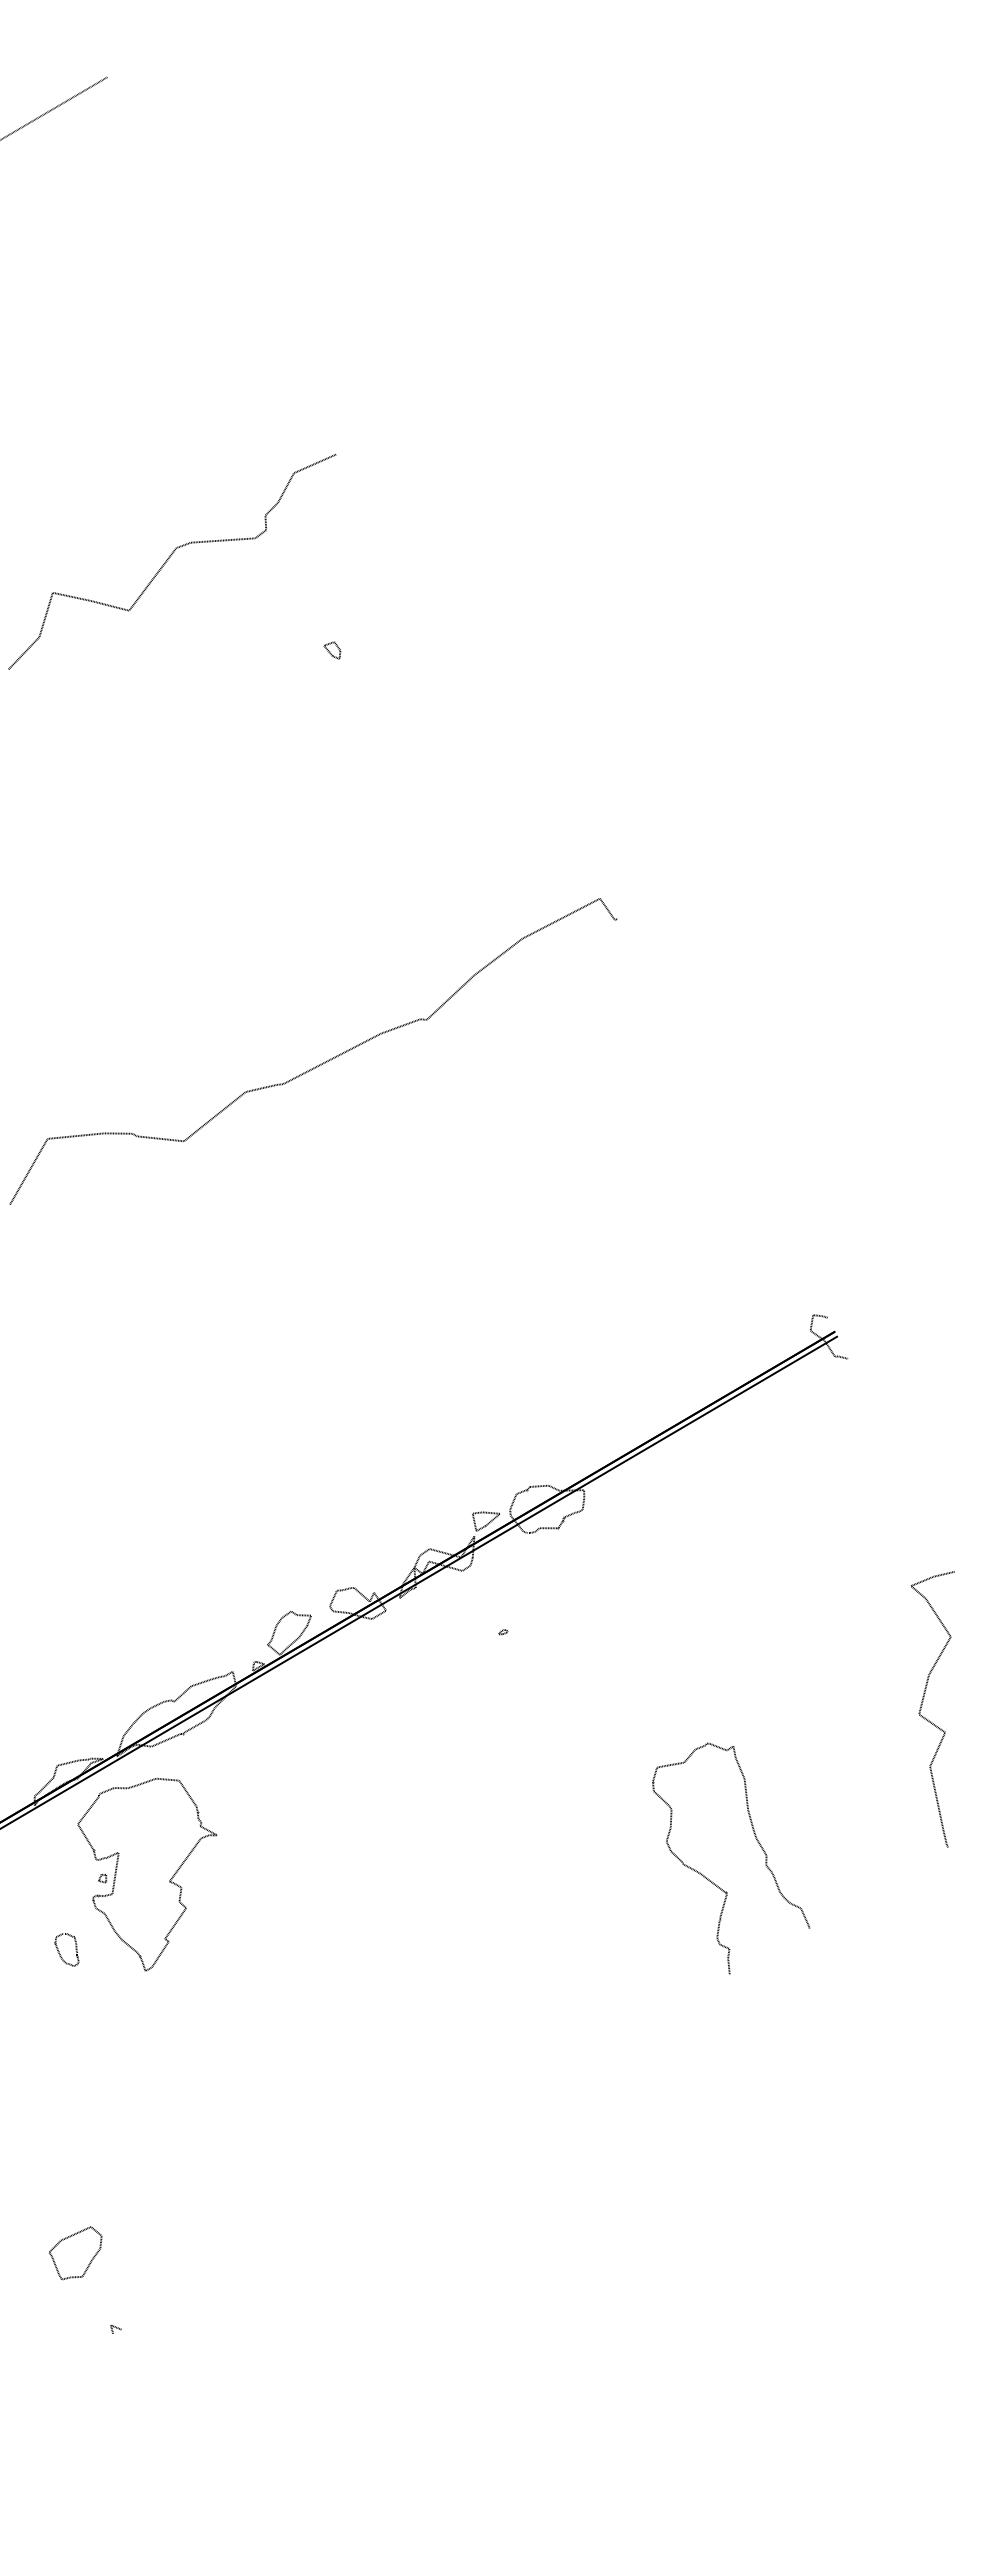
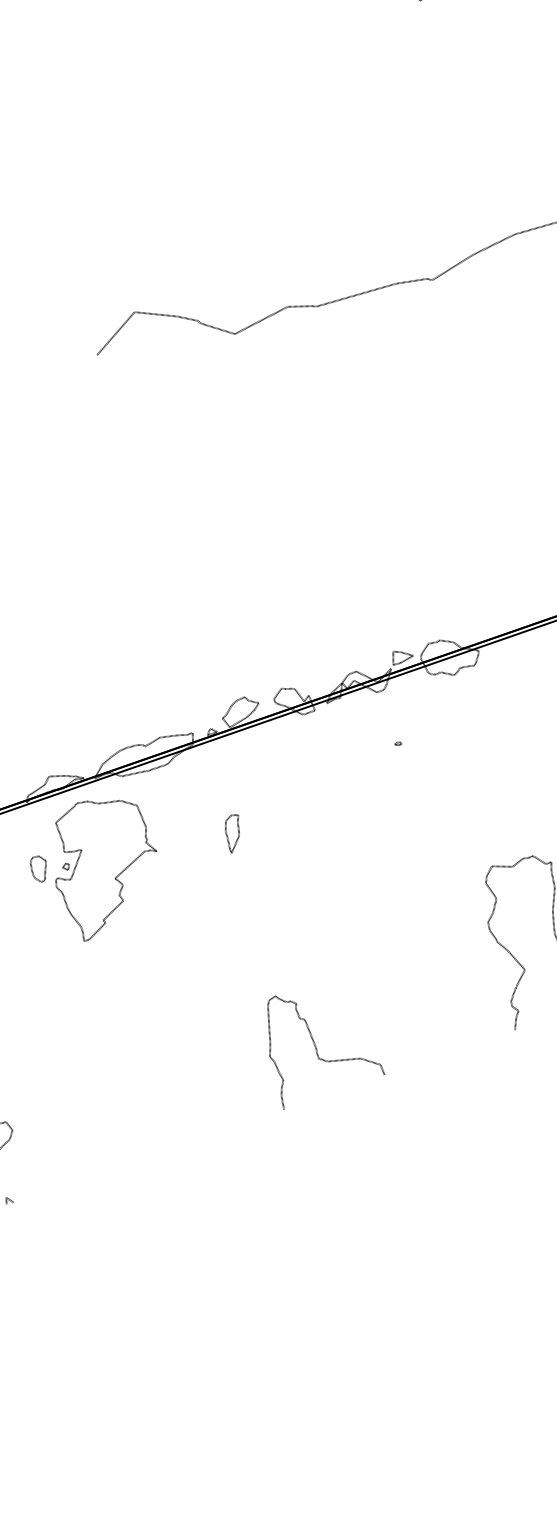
part: (309, 1792) -> (231, 833), added
part: (59, 1951) -> (32, 869), moved
curve: (486, 2064) -> (322, 1060), added

